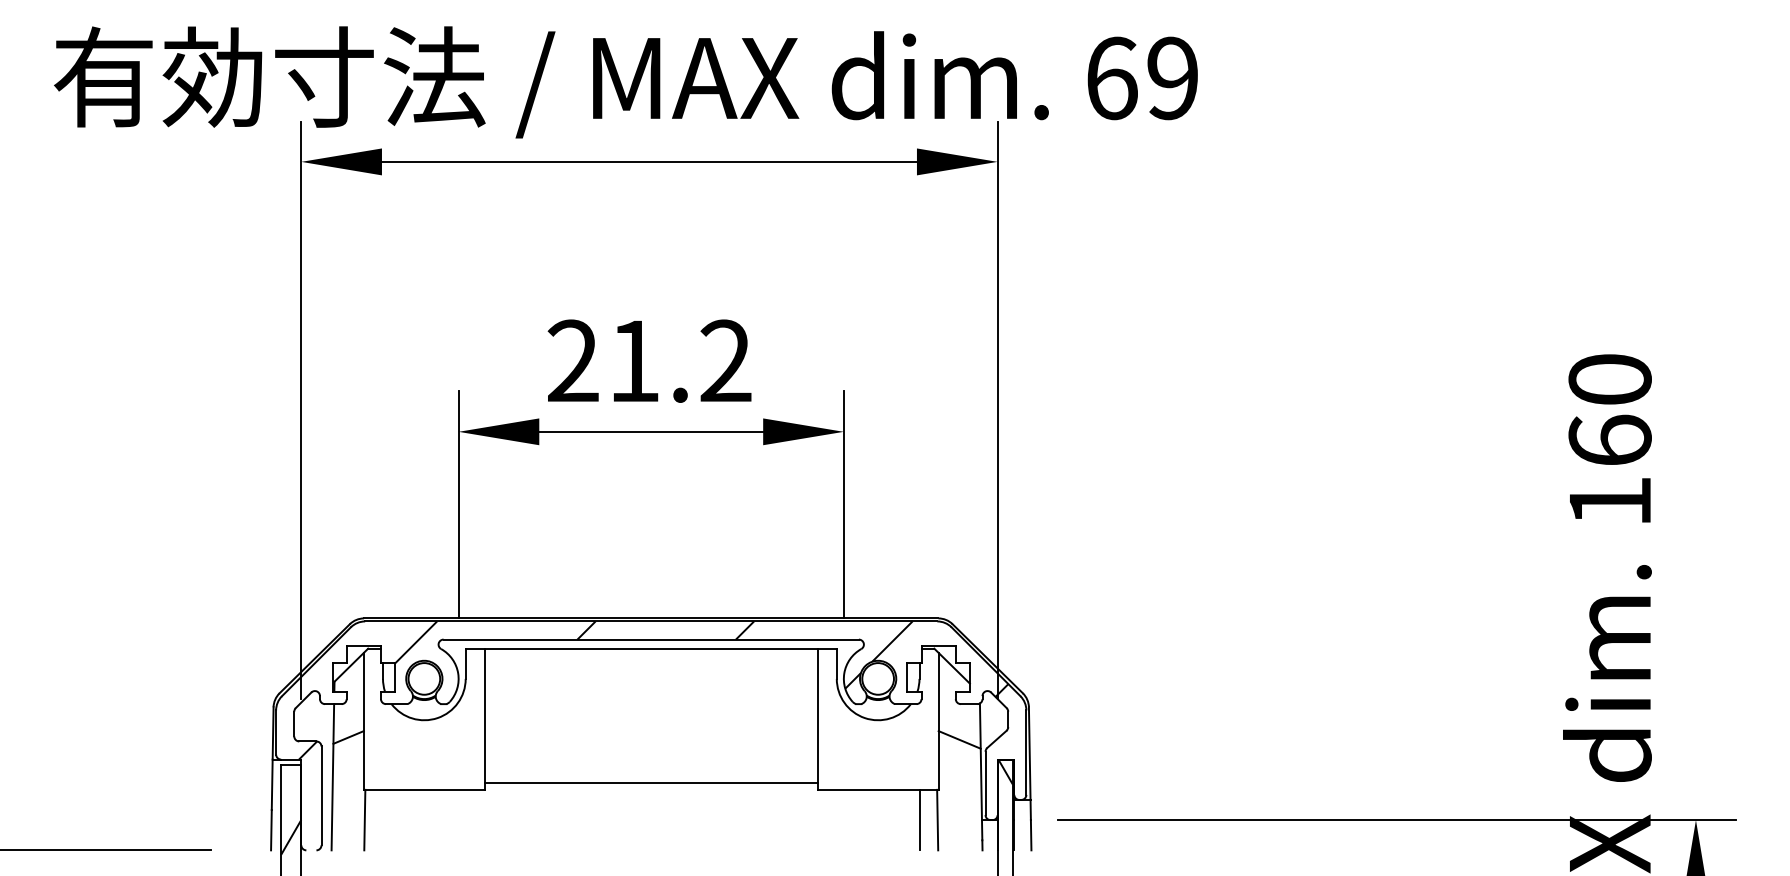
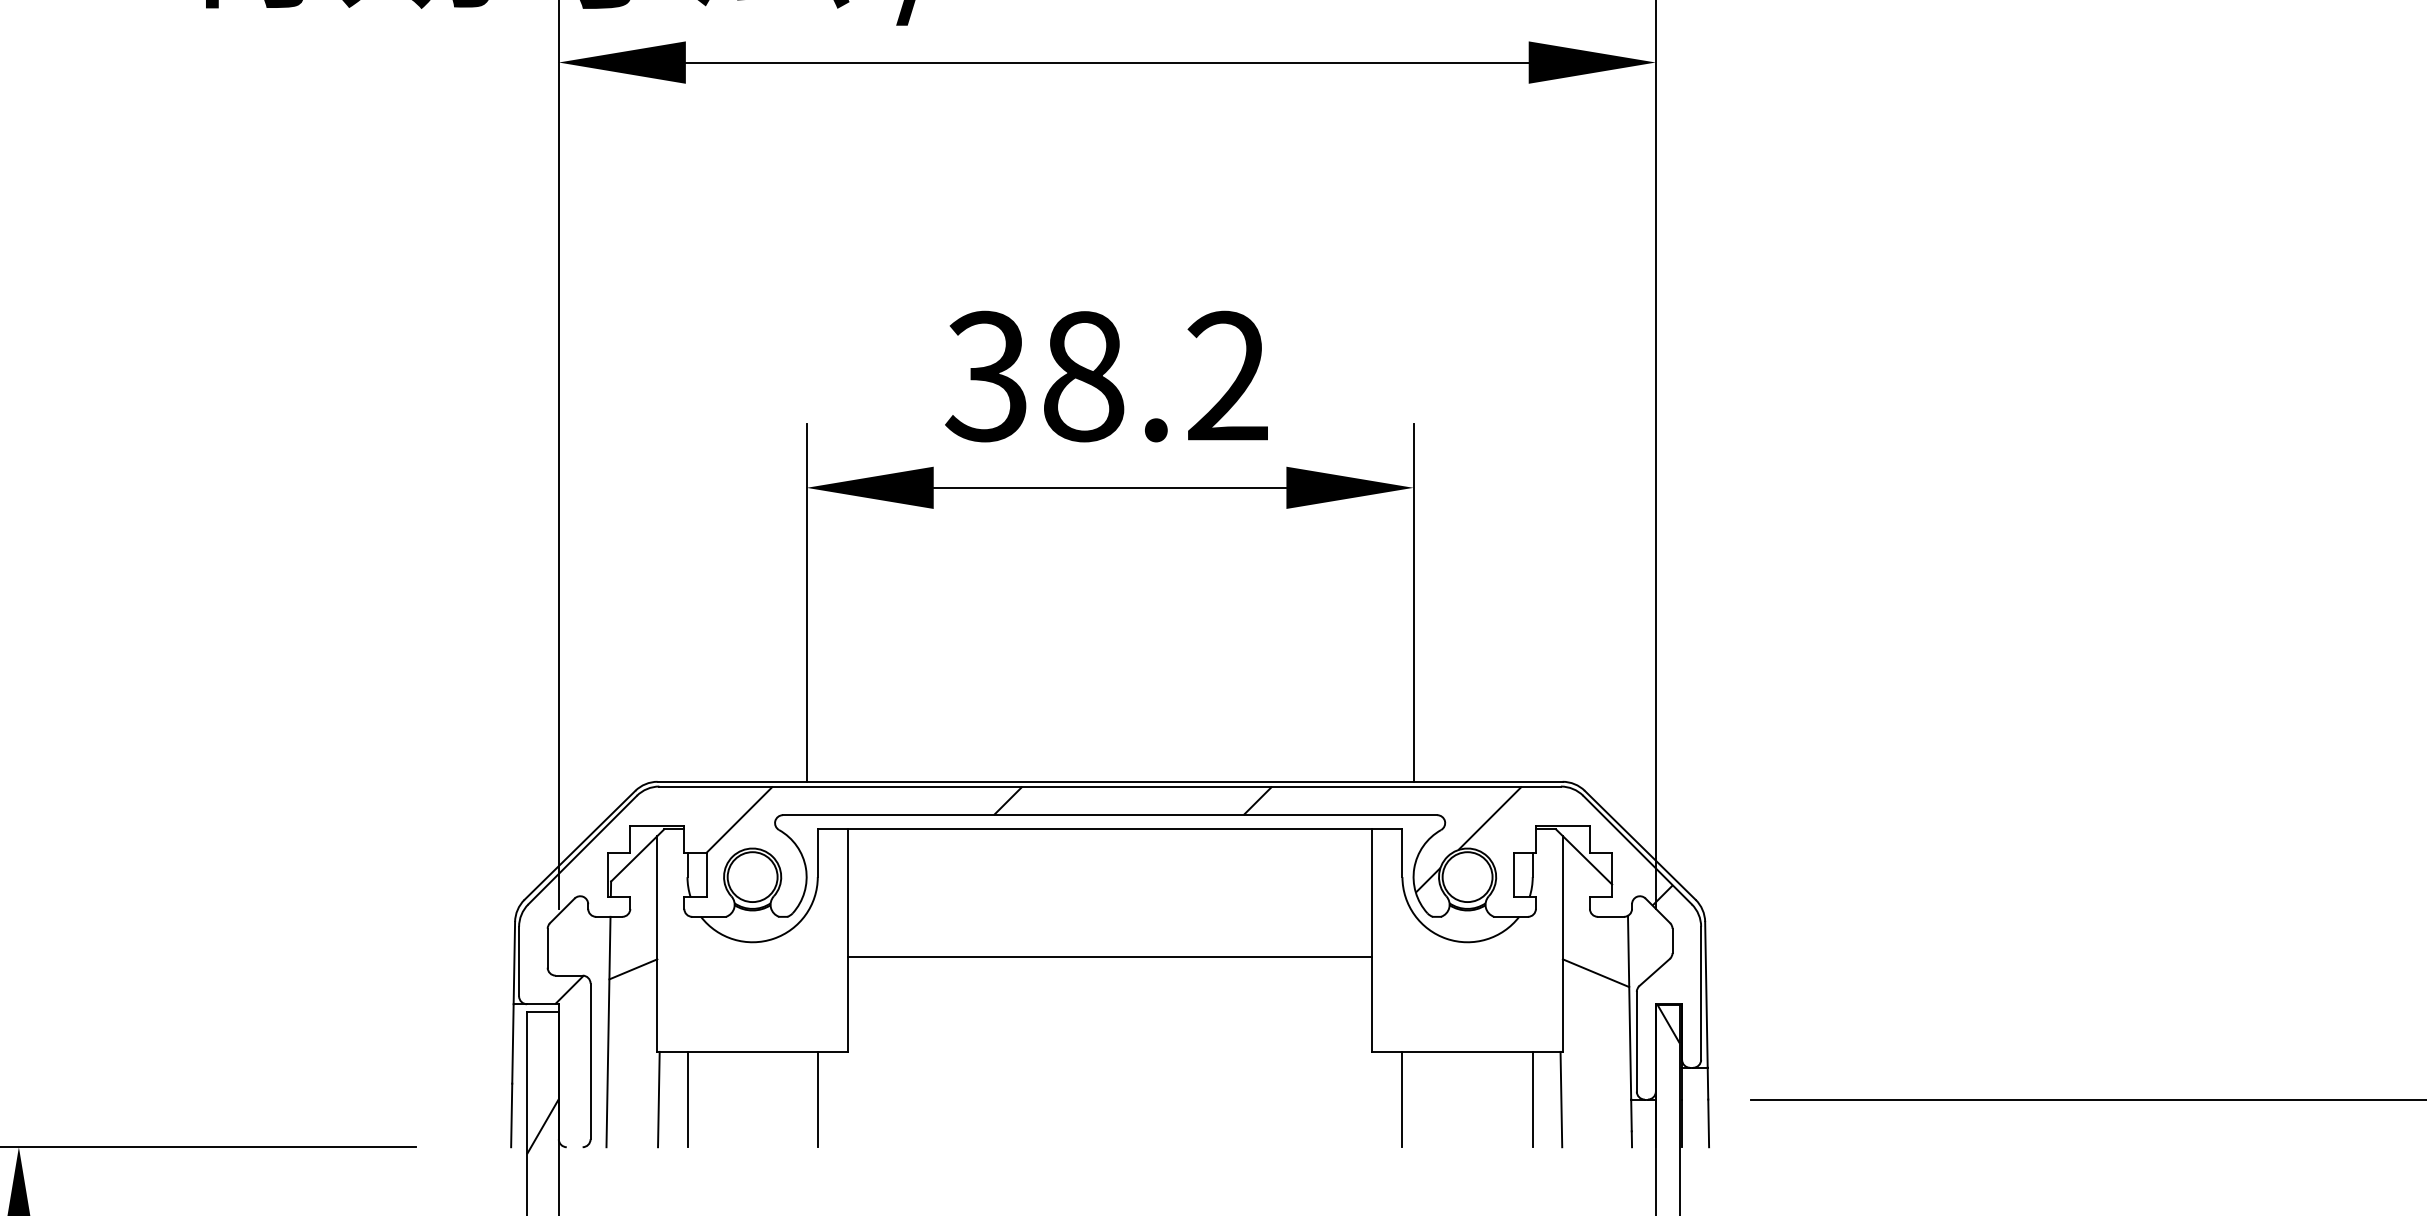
text: (603, 360) -> (1034, 375), 21.2 -> 38.2
line: (650, 782) -> (1108, 956), moved
line: (383, 819) -> (688, 1098), added
line: (465, 819) -> (817, 1098), added
line: (836, 819) -> (1401, 1098), added

